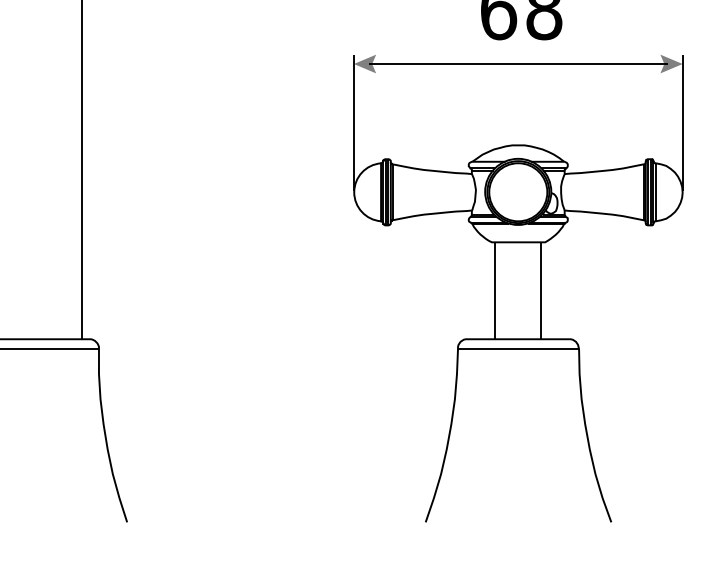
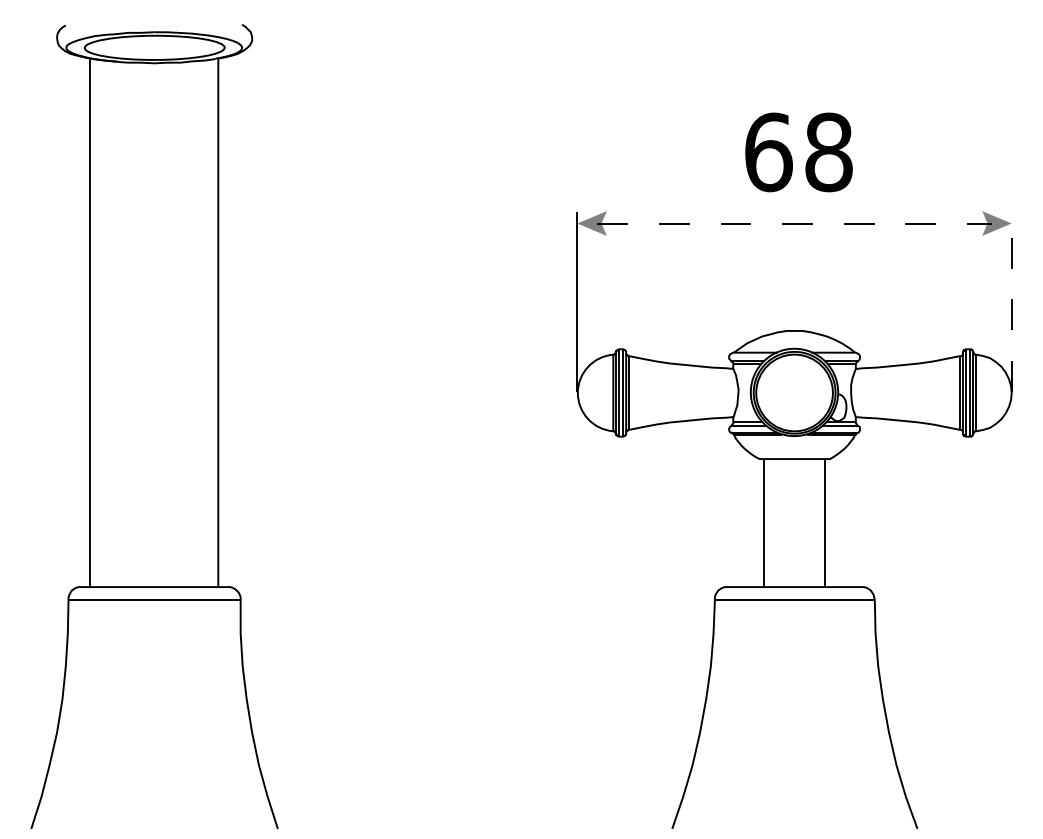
line: (519, 64) -> (795, 223), solid -> dashed
line: (682, 123) -> (1011, 302), solid -> dashed

